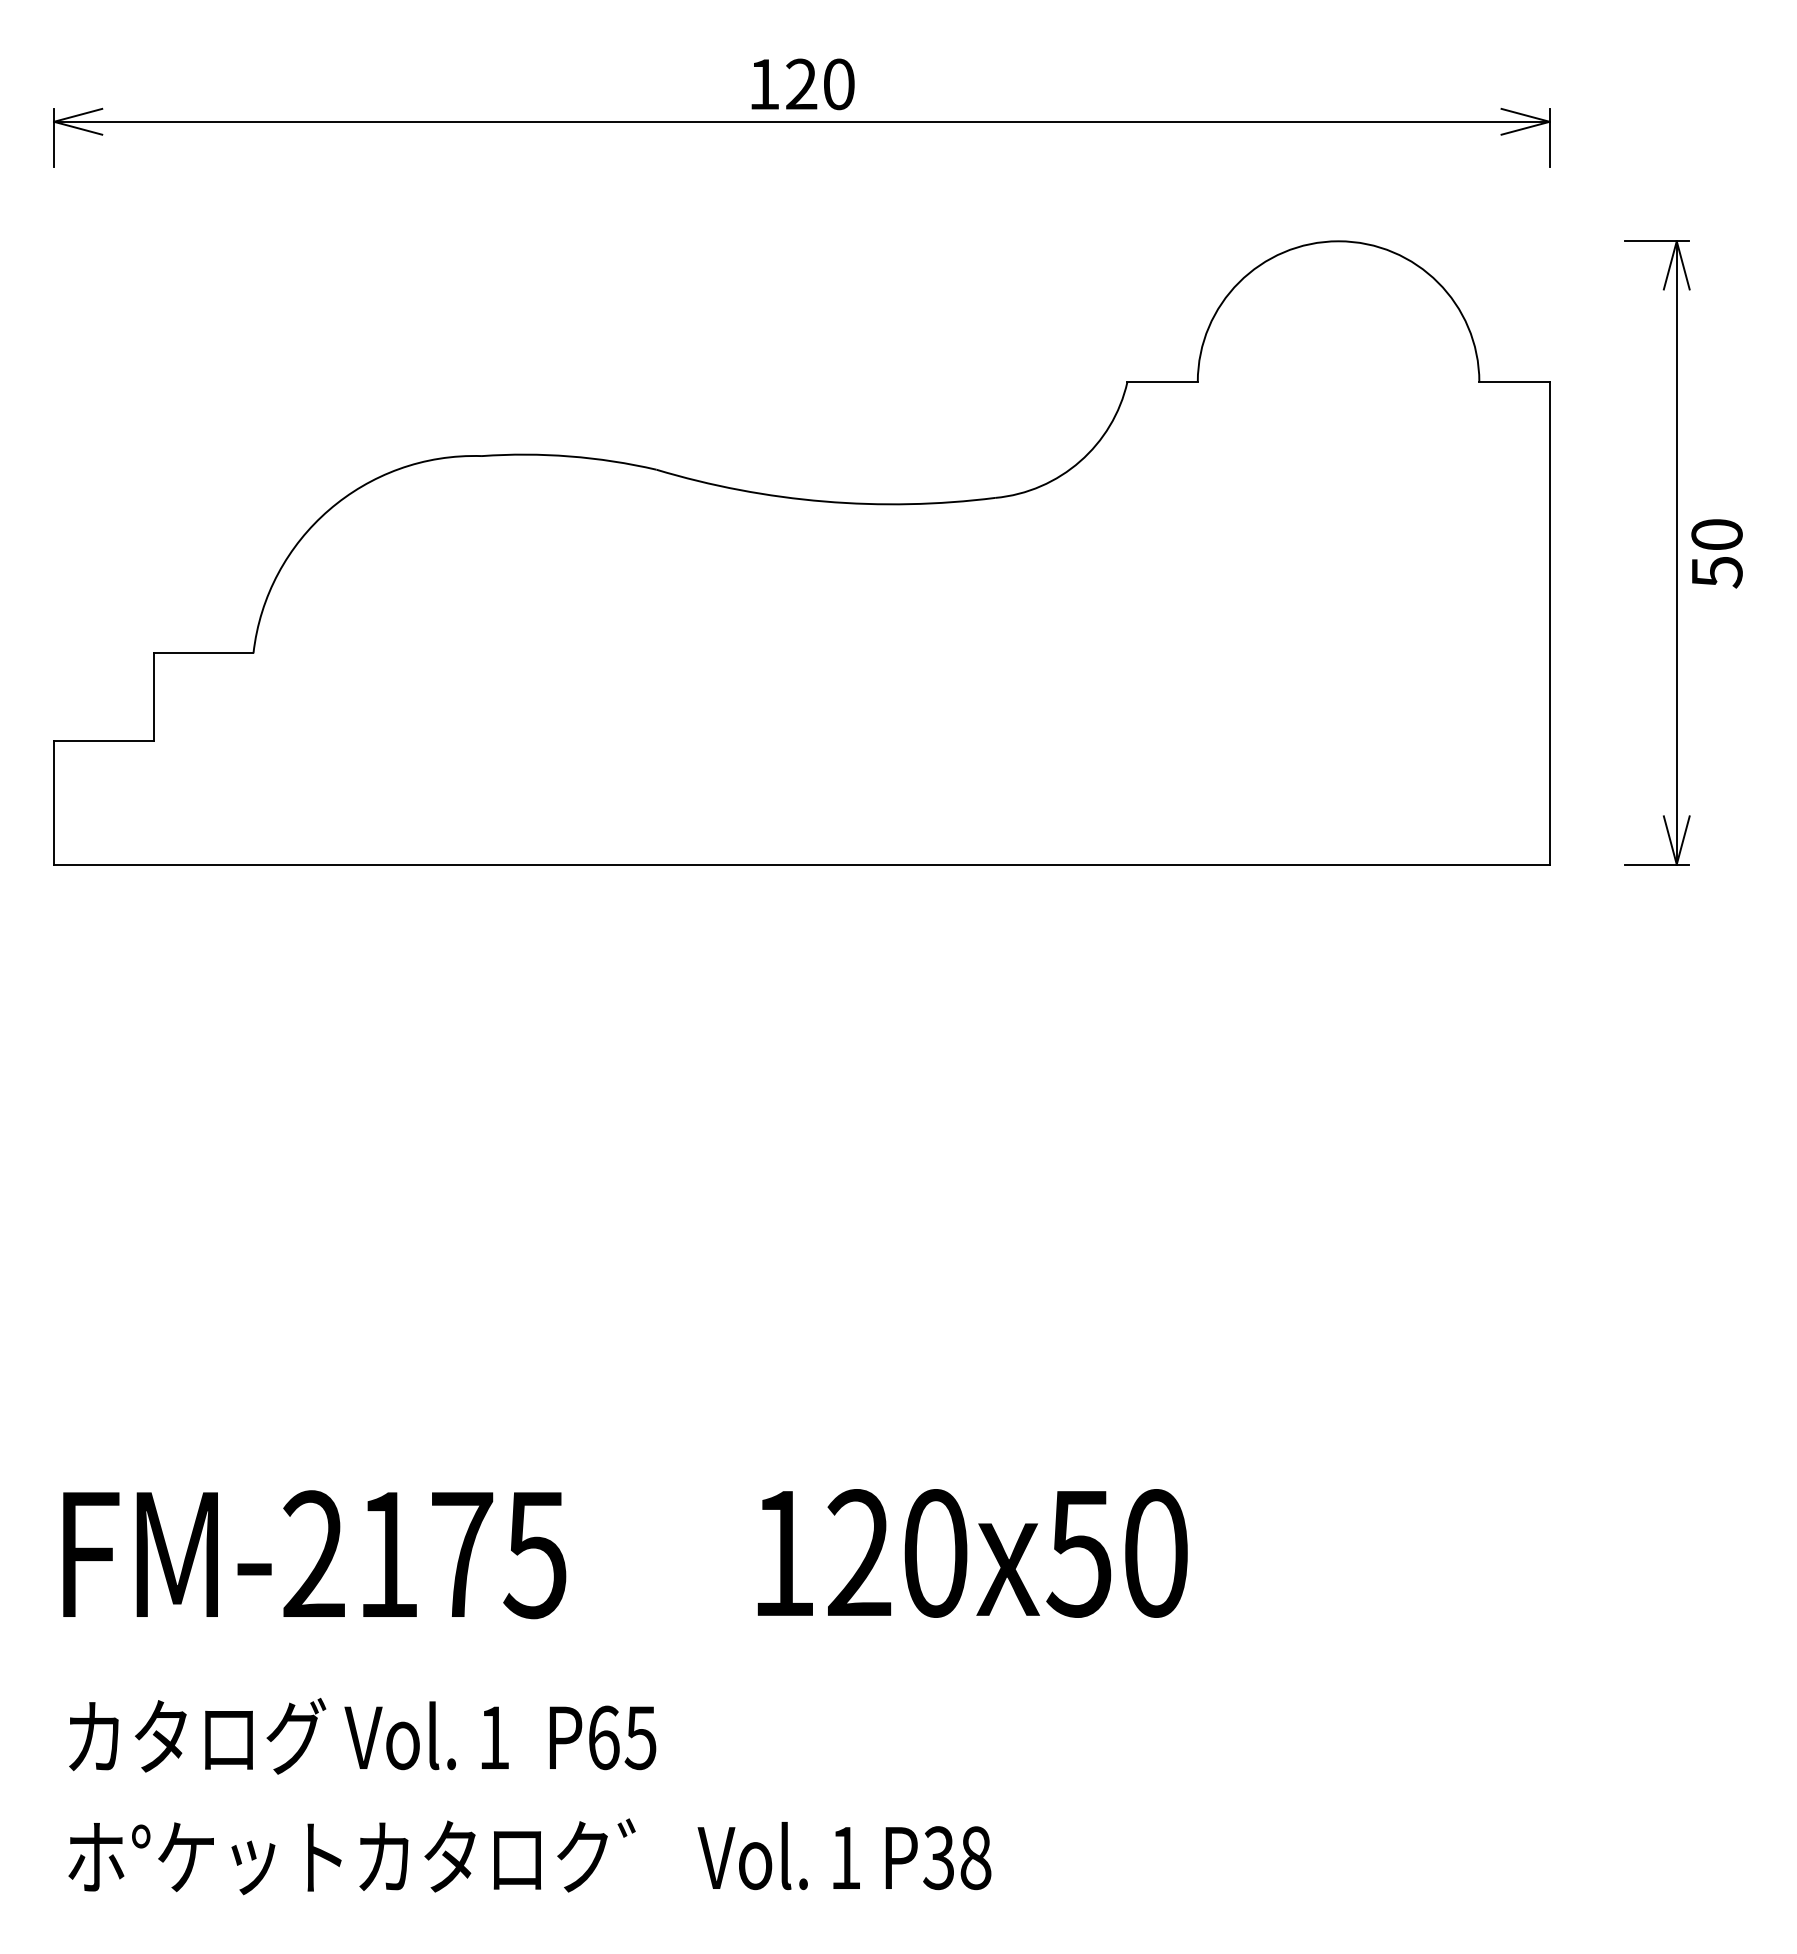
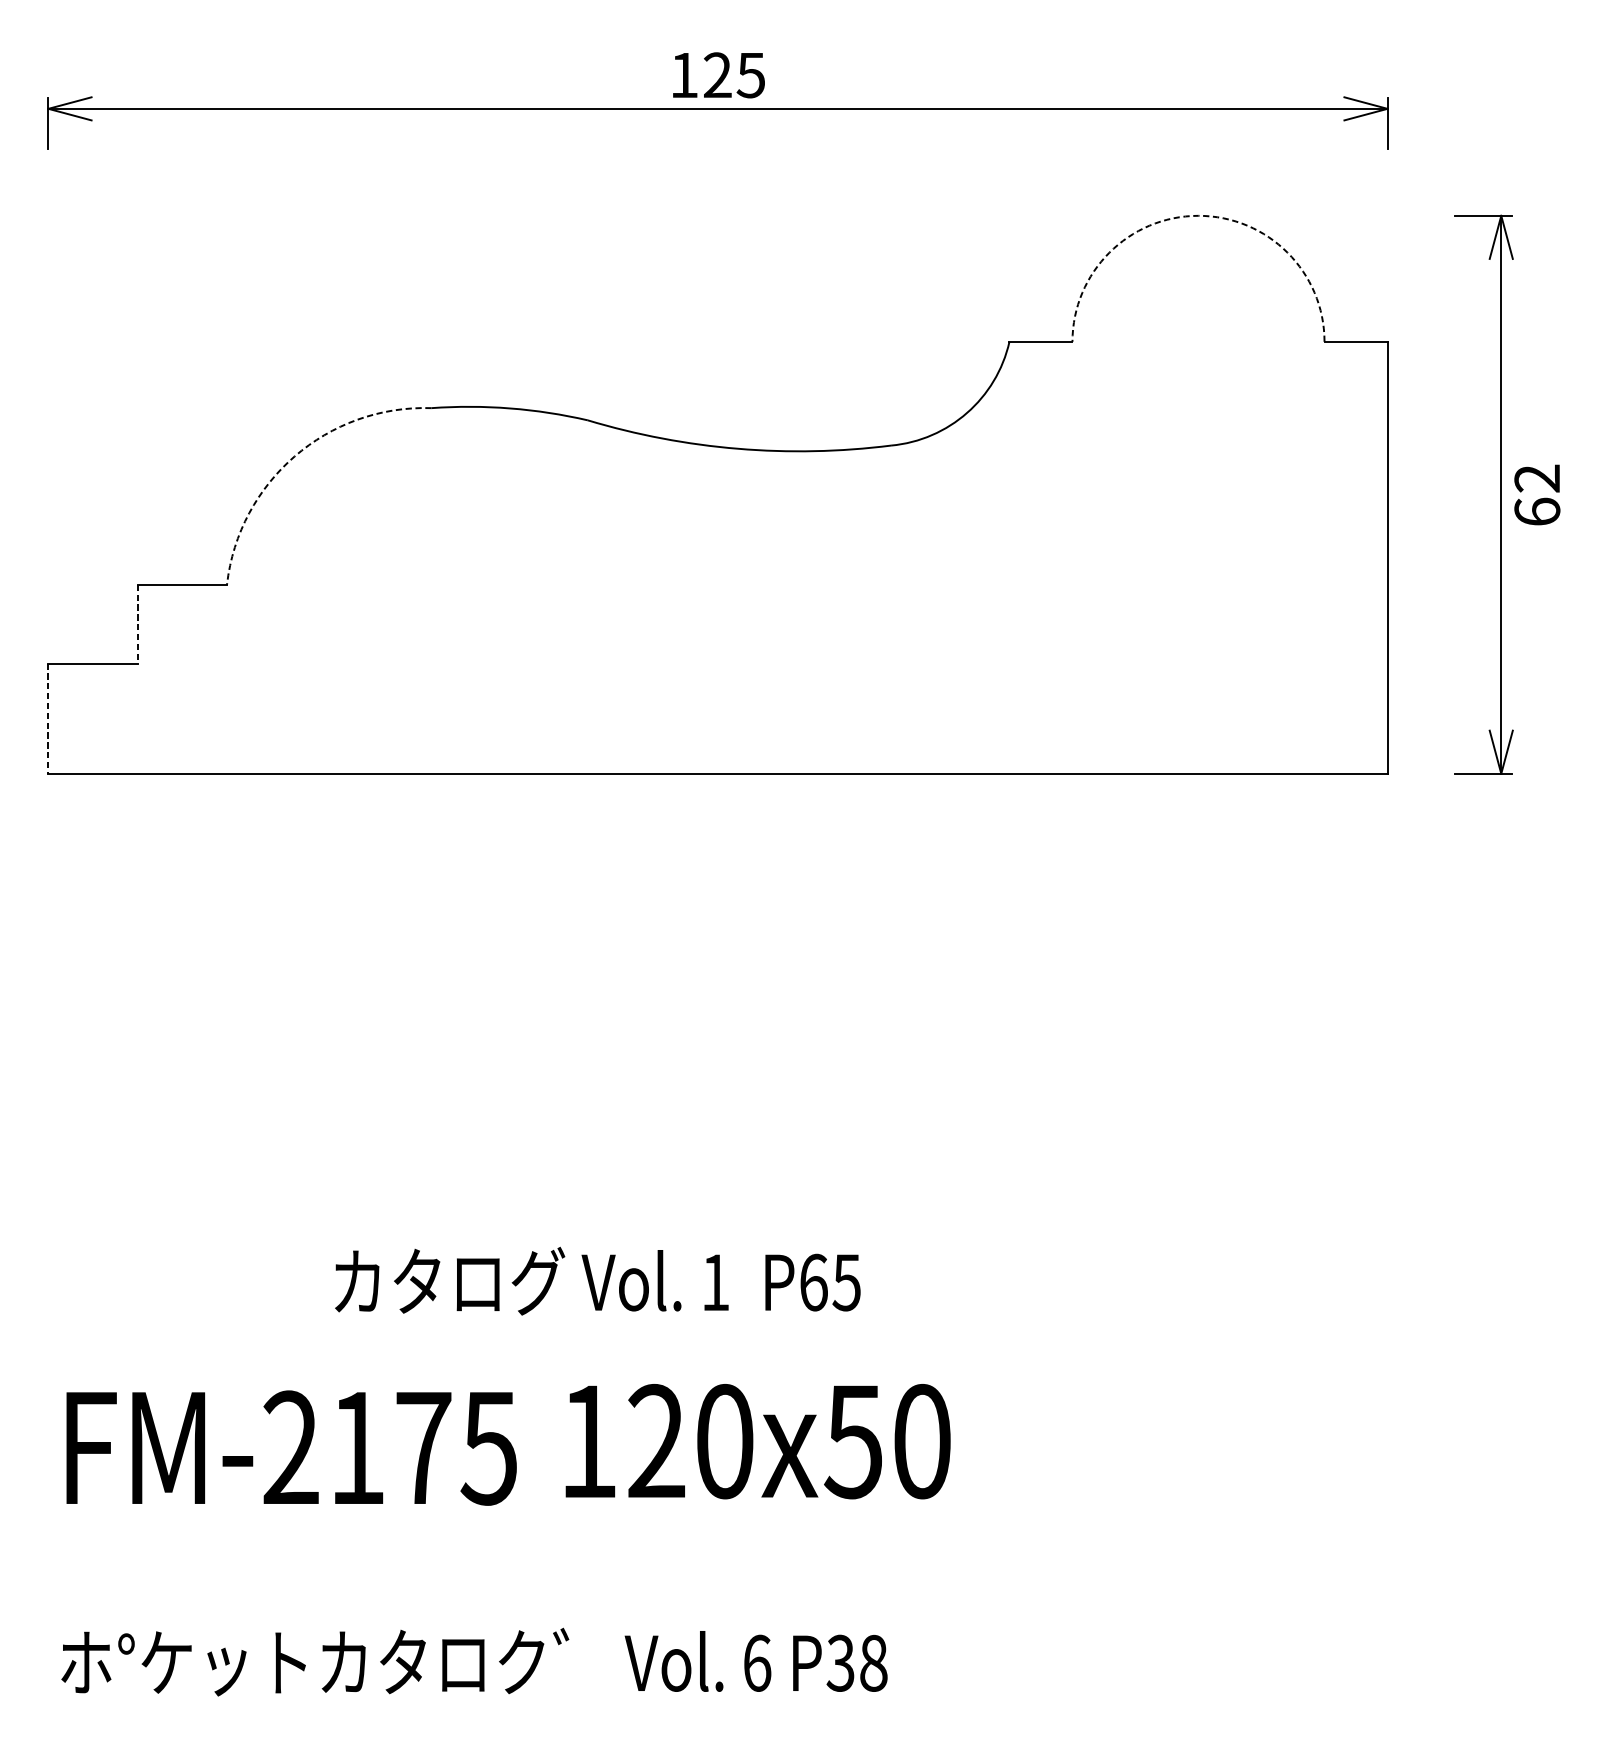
text: (838, 84) -> (750, 75), 120 -> 125
arc: (1338, 241) -> (1198, 216), solid -> dashed
arc: (329, 510) -> (295, 456), solid -> dashed
text: (1716, 553) -> (1536, 495), 50 -> 62
line: (153, 697) -> (137, 624), solid -> dashed
line: (54, 802) -> (48, 718), solid -> dashed
text: (972, 1553) -> (757, 1441), moved
text: (314, 1554) -> (291, 1447), moved
text: (362, 1735) -> (597, 1280), moved
text: (846, 1858) -> (757, 1663), 1 -> 6

